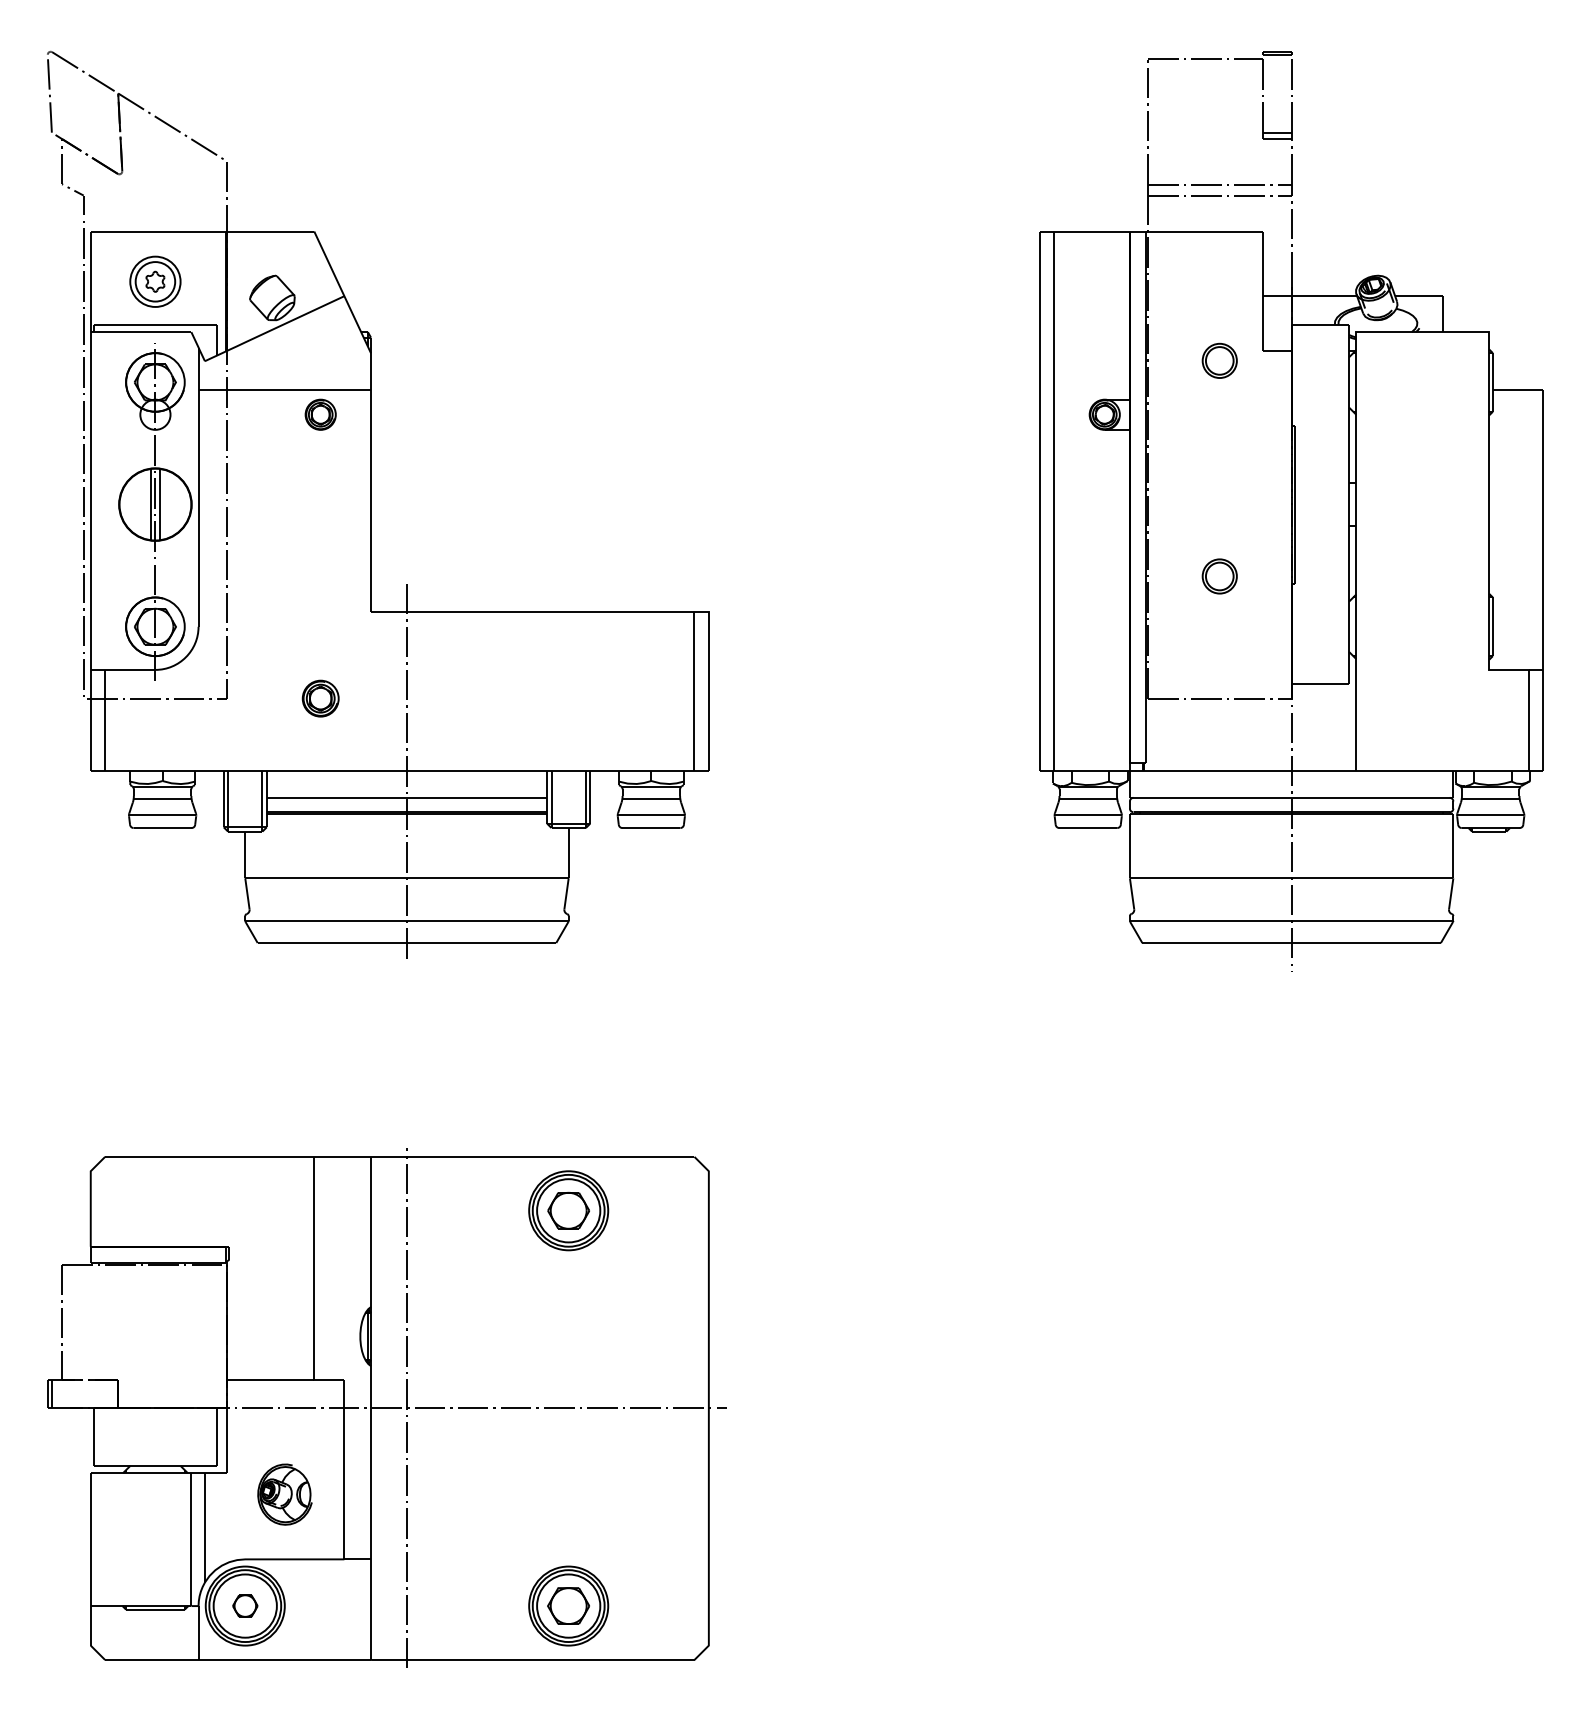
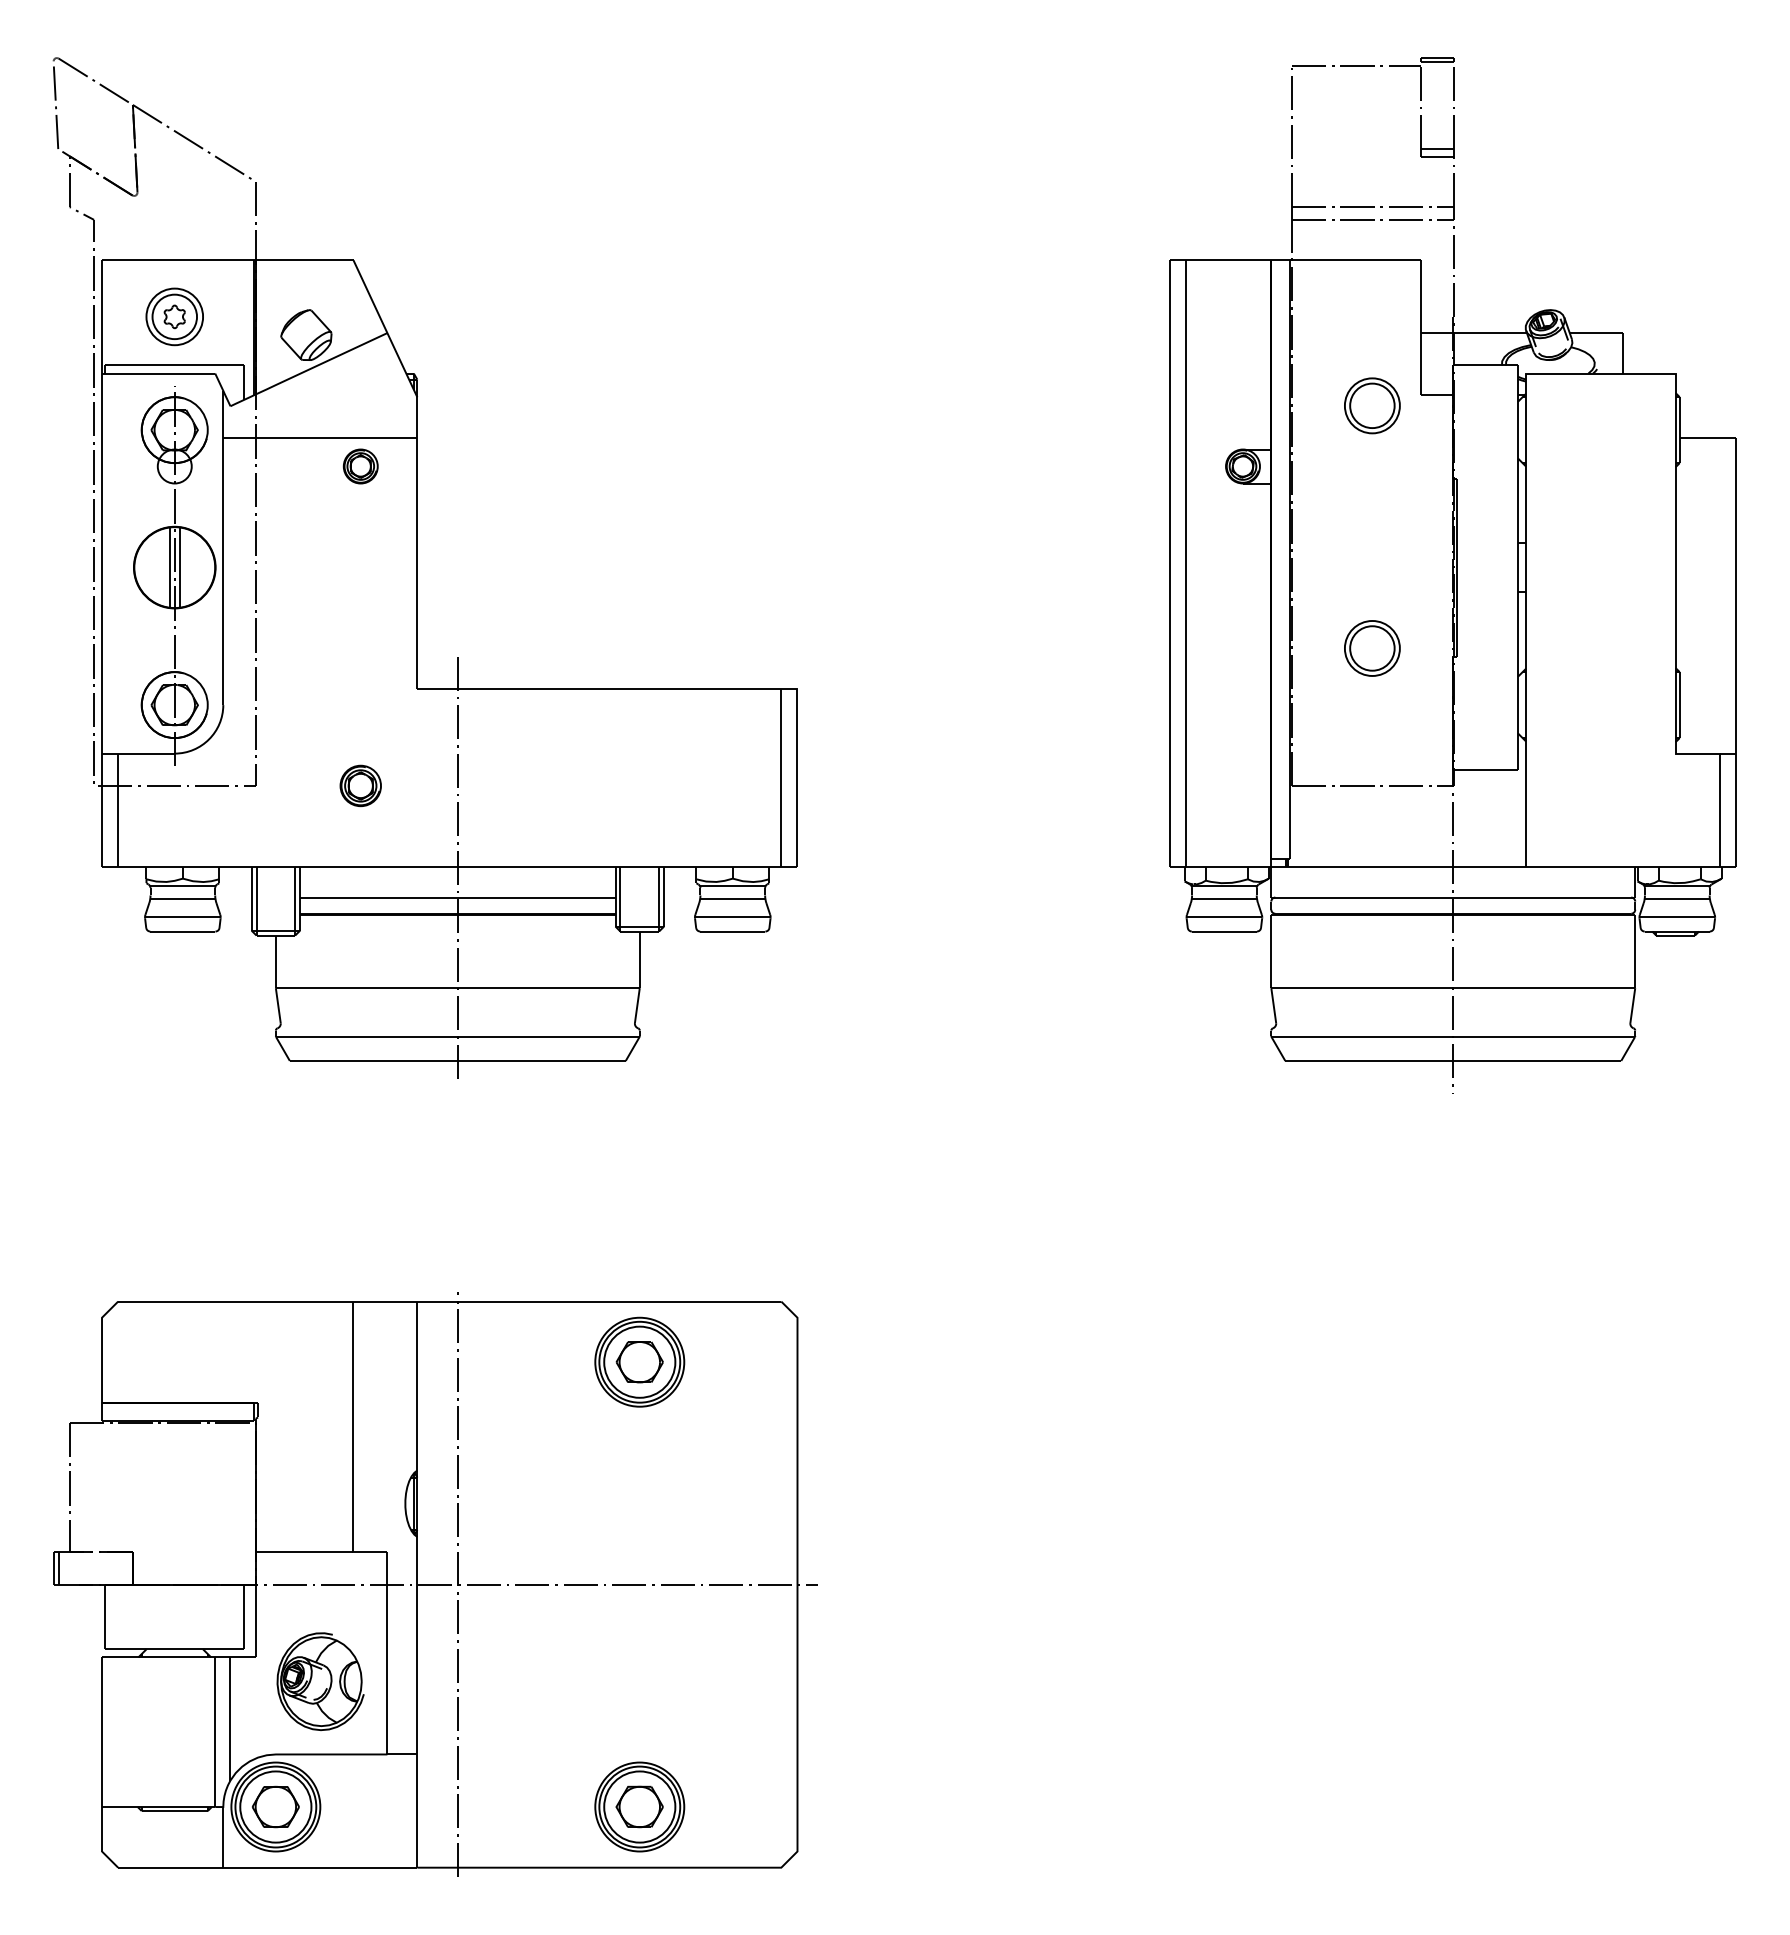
part: (1219, 360) -> (1372, 405), size x1.43
part: (1219, 576) -> (1372, 648), size x1.43
part: (284, 1494) -> (320, 1681), size x1.43
part: (244, 1605) -> (275, 1806), size x1.67

